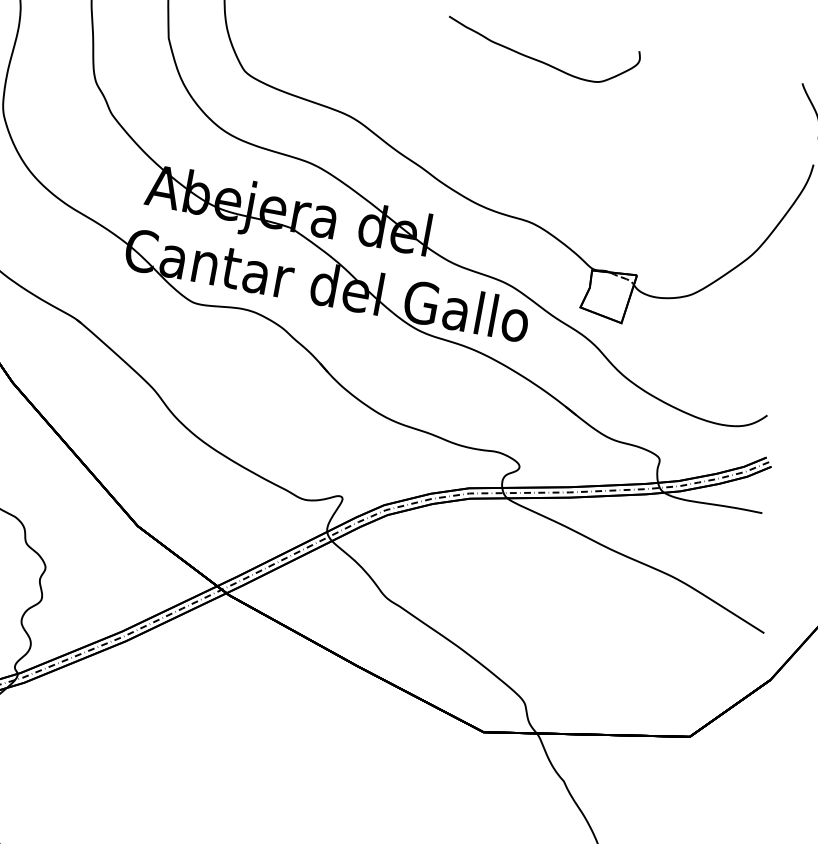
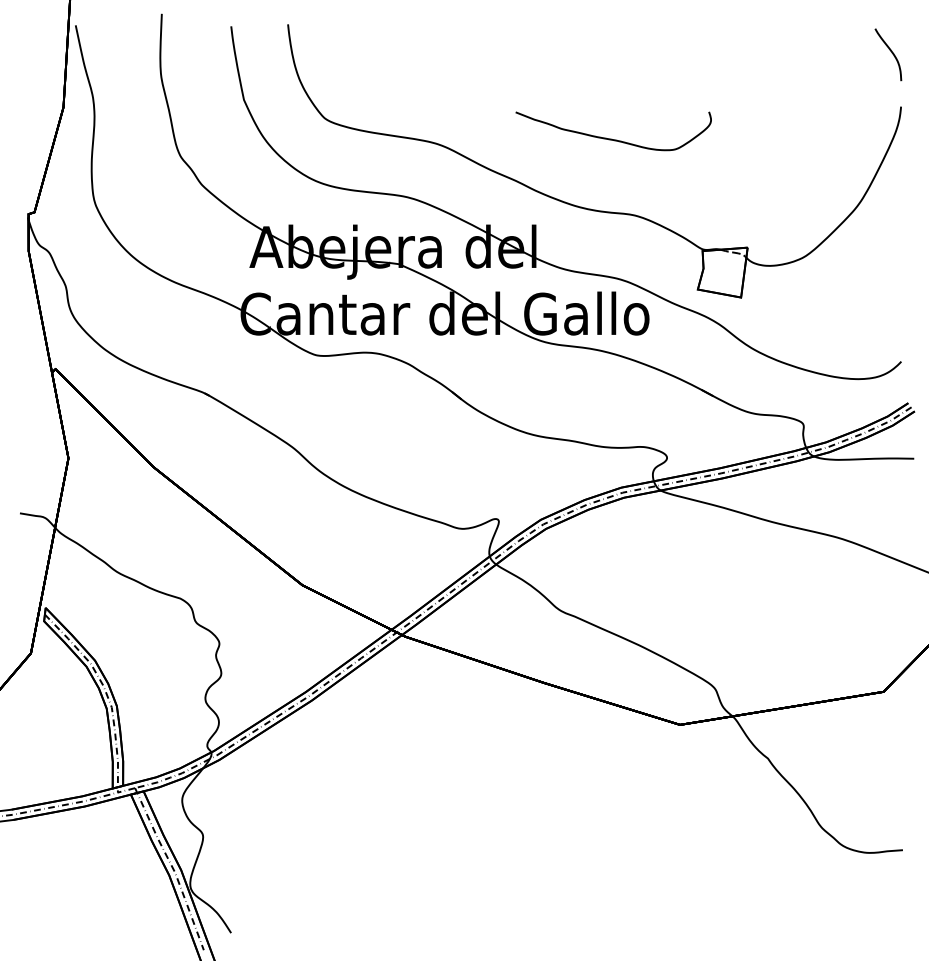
curve: (538, 59) -> (611, 138), moved

